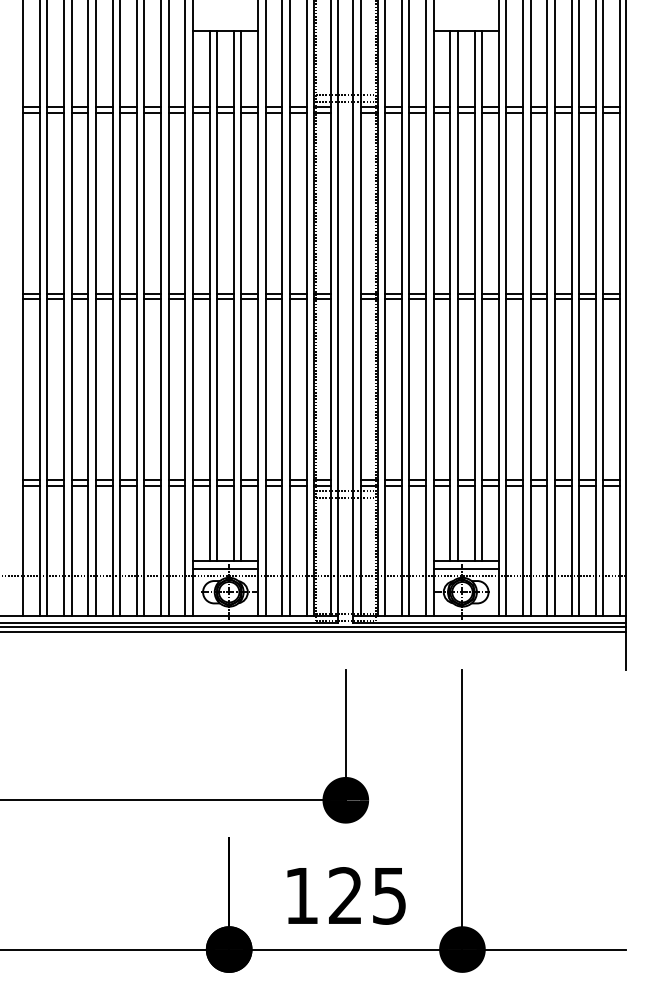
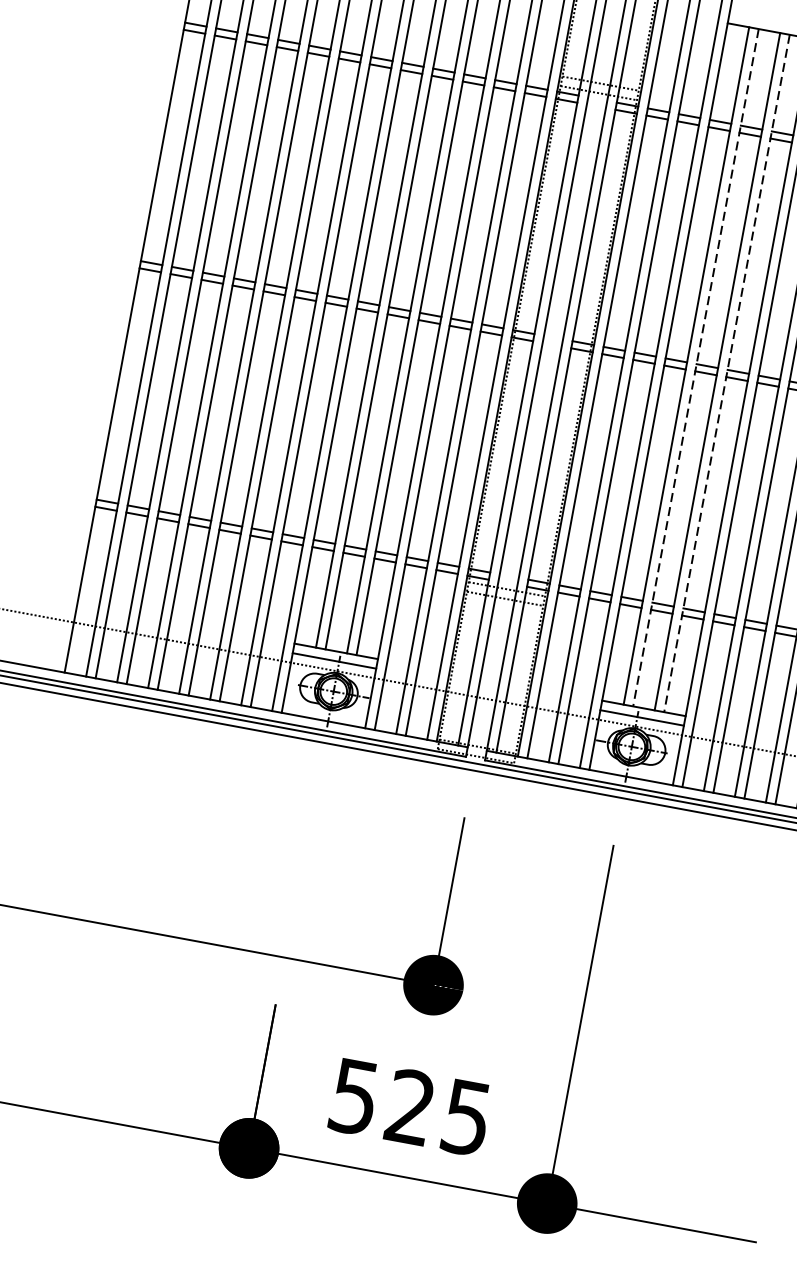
line: (457, 296) -> (695, 367), solid -> dashed
line: (482, 296) -> (727, 373), solid -> dashed
text: (301, 896) -> (354, 1097), 125 -> 525

